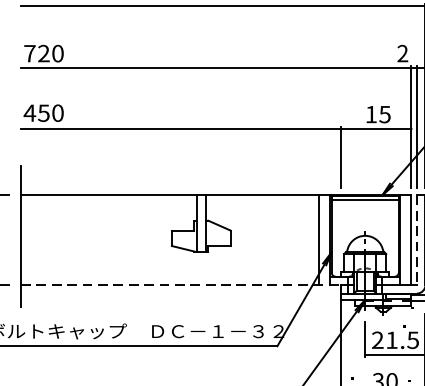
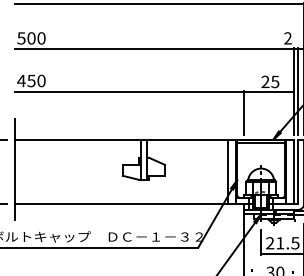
text: (36, 53) -> (26, 38), 720 -> 500
text: (371, 113) -> (265, 81), 15 -> 25
line: (417, 241) -> (298, 172), dashed -> solid
line: (186, 284) -> (133, 203), dashed -> solid

